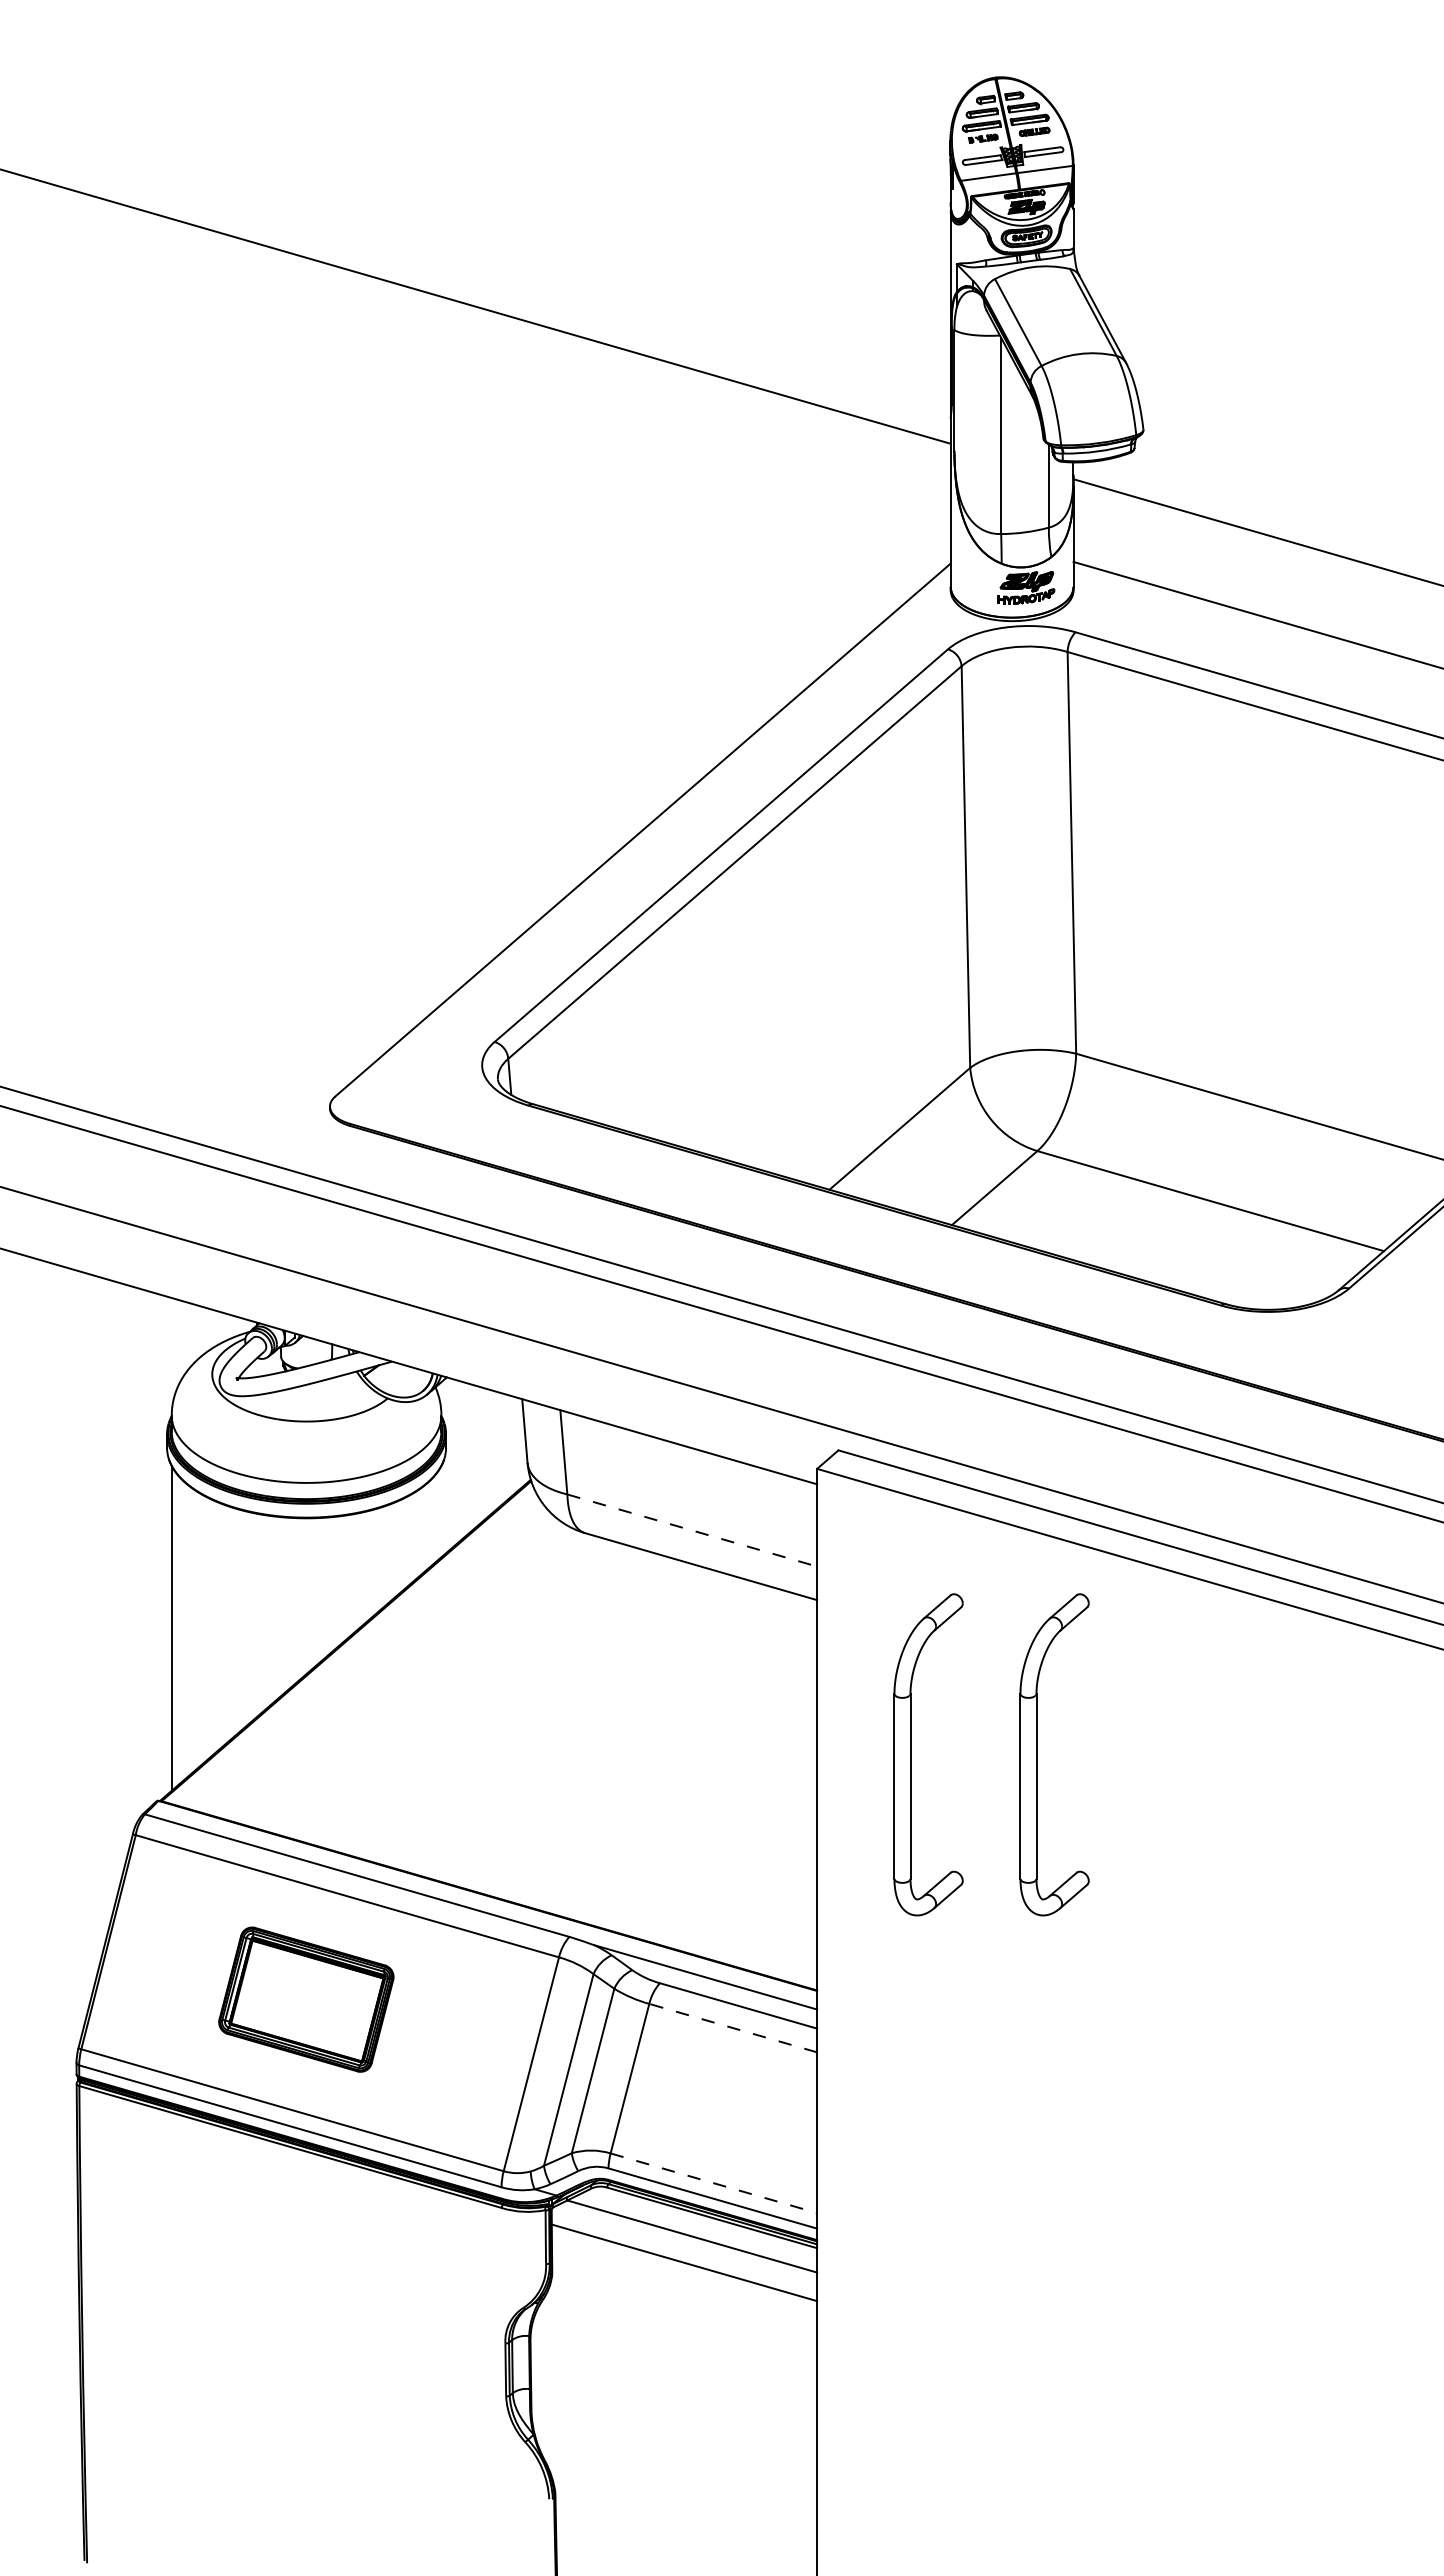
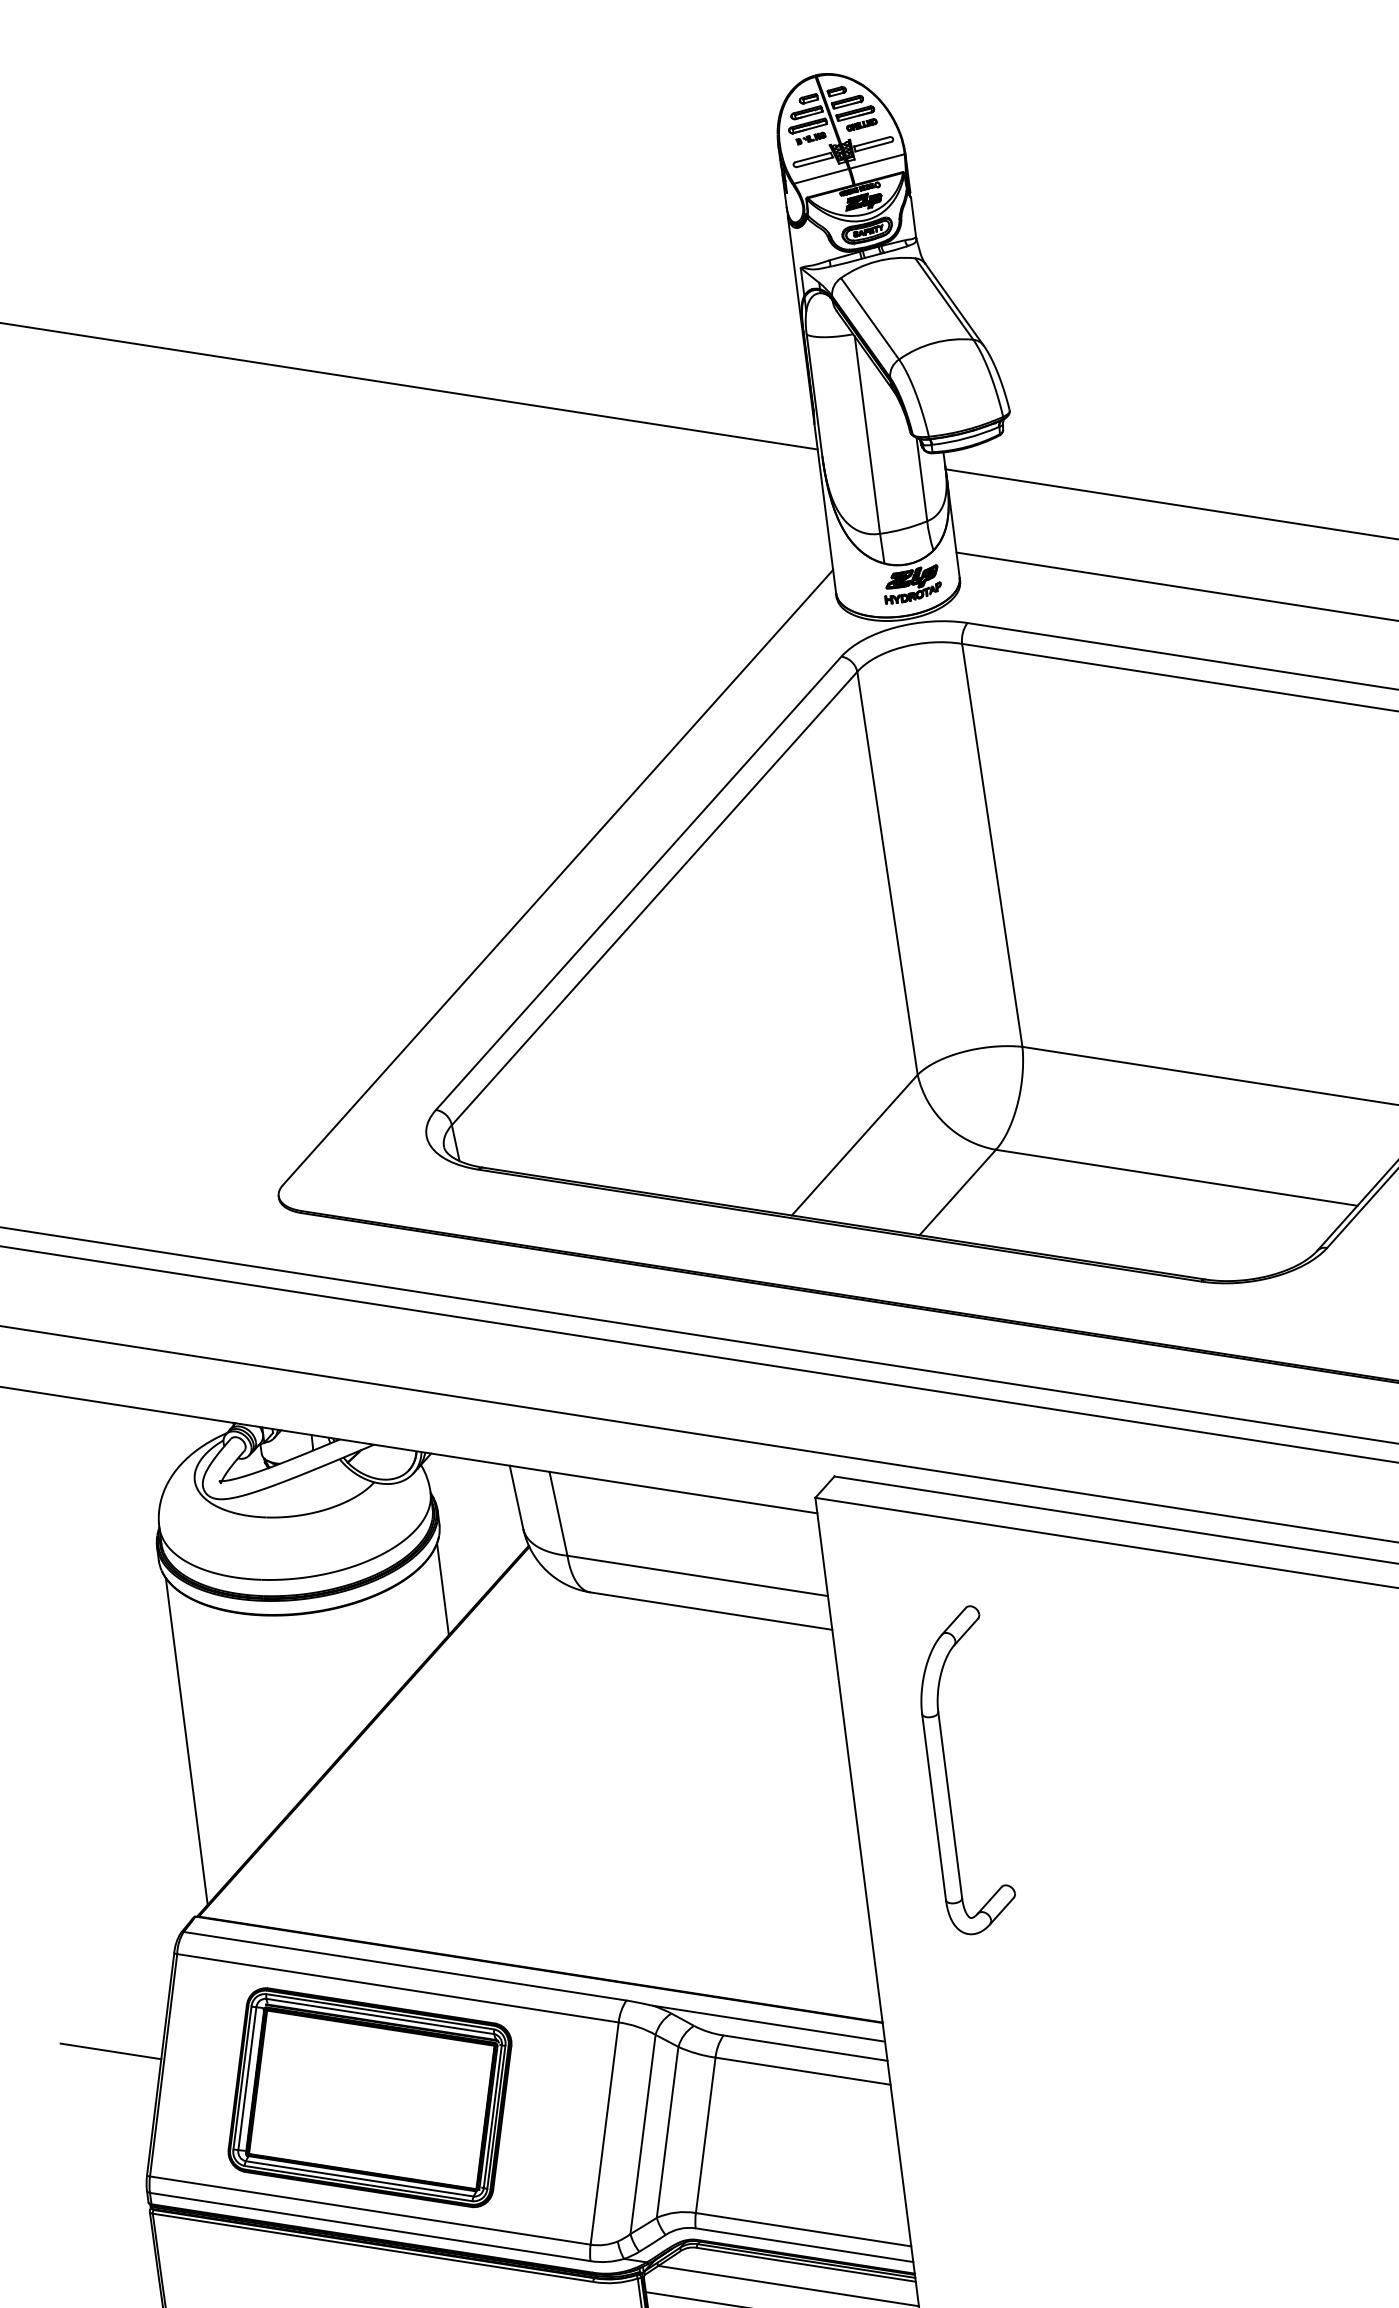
line: (441, 1511) -> (443, 1589), added
line: (692, 1530) -> (697, 1575), dashed -> solid
part: (1037, 1754) -> (1073, 1756), removed
line: (58, 1922) -> (110, 2051), added
part: (306, 1999) -> (370, 2097), size x1.67
line: (732, 2028) -> (802, 2071), dashed -> solid
line: (714, 2183) -> (804, 2229), dashed -> solid

